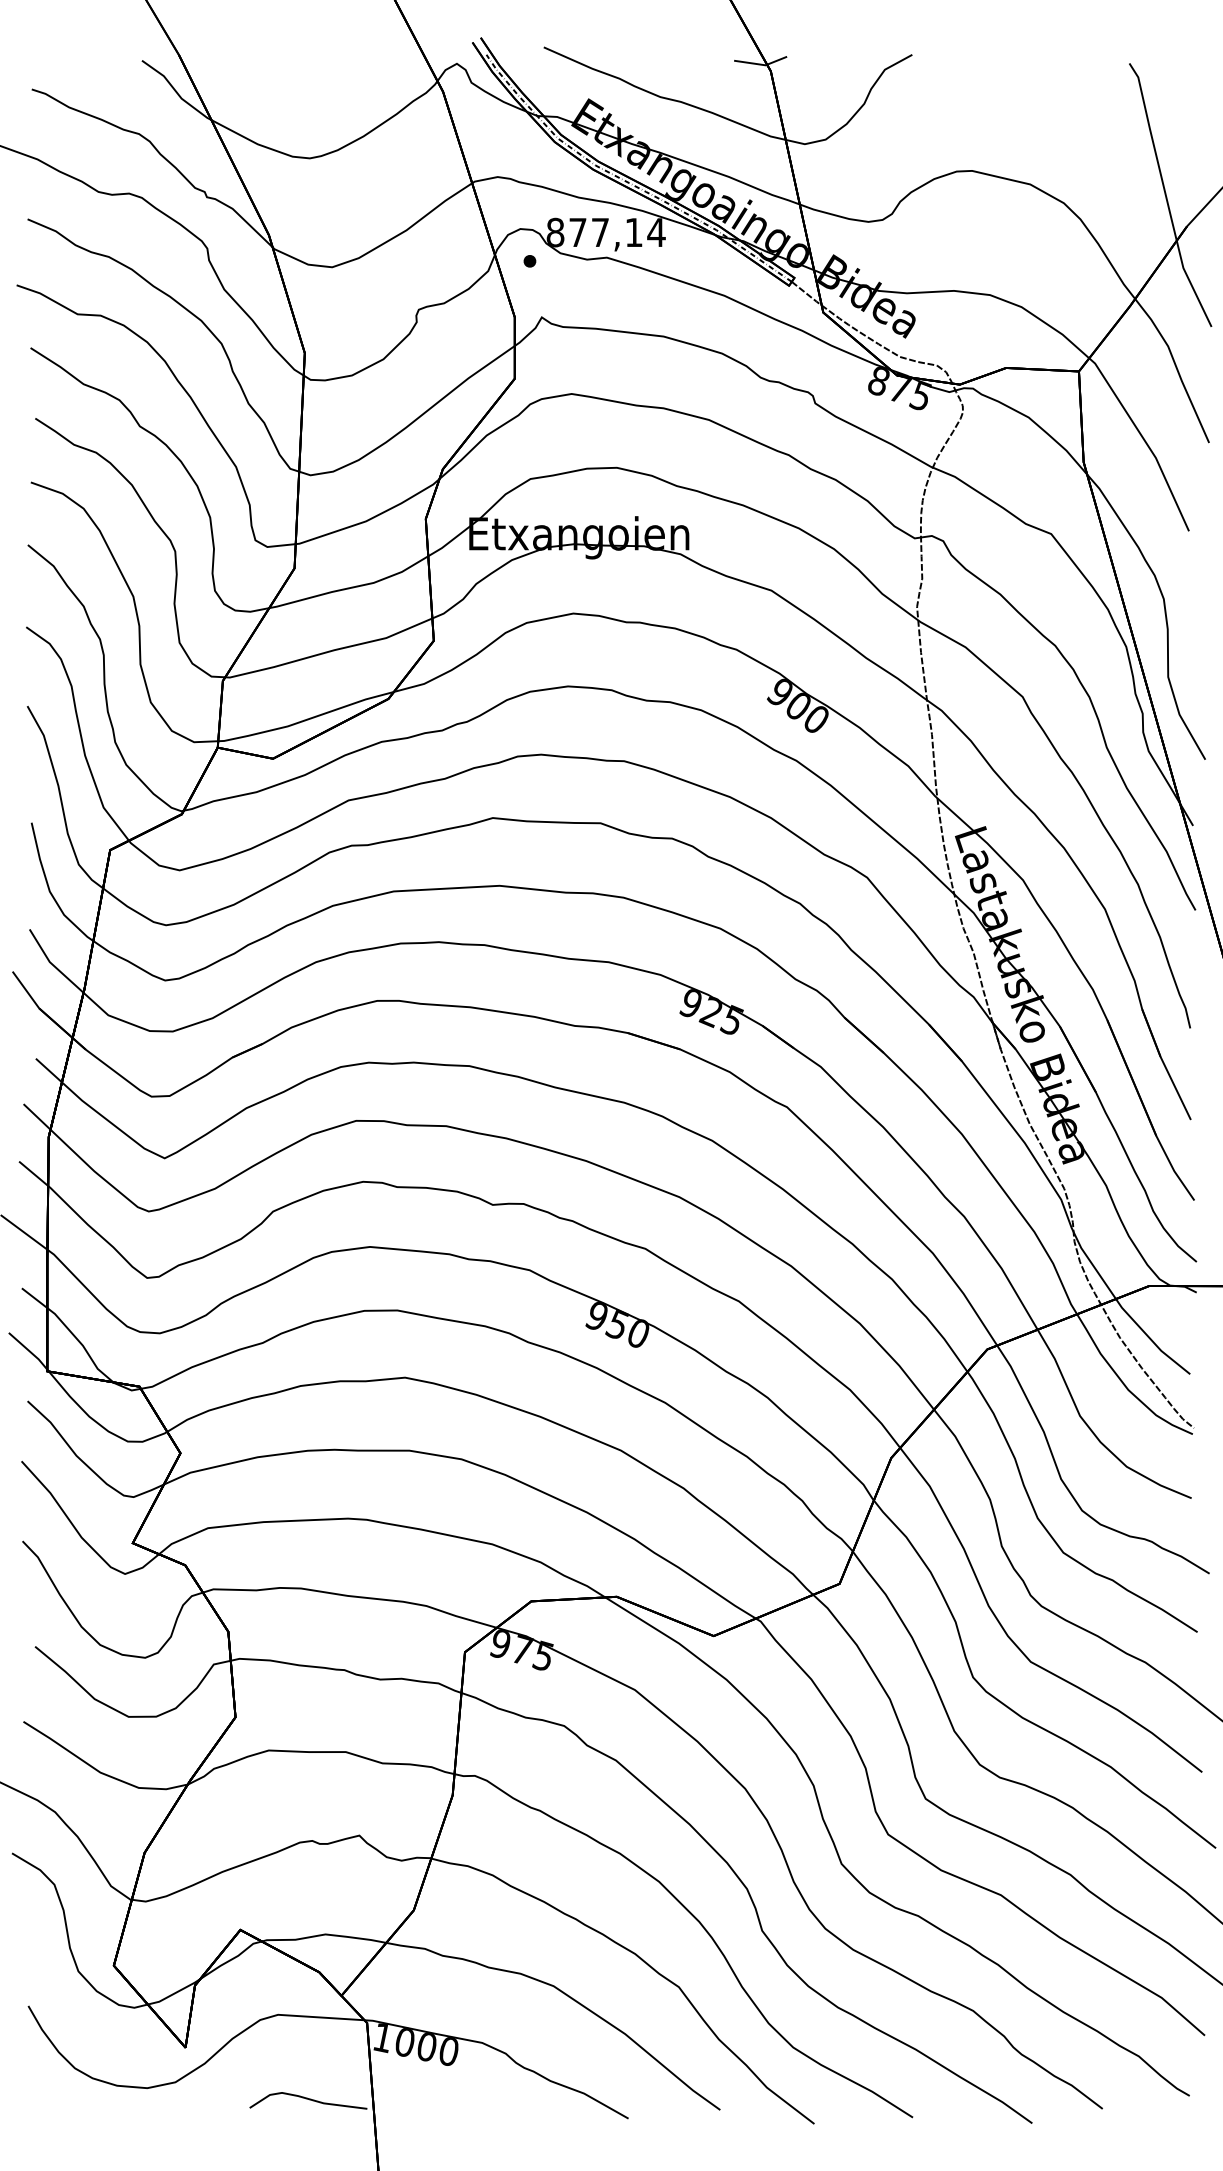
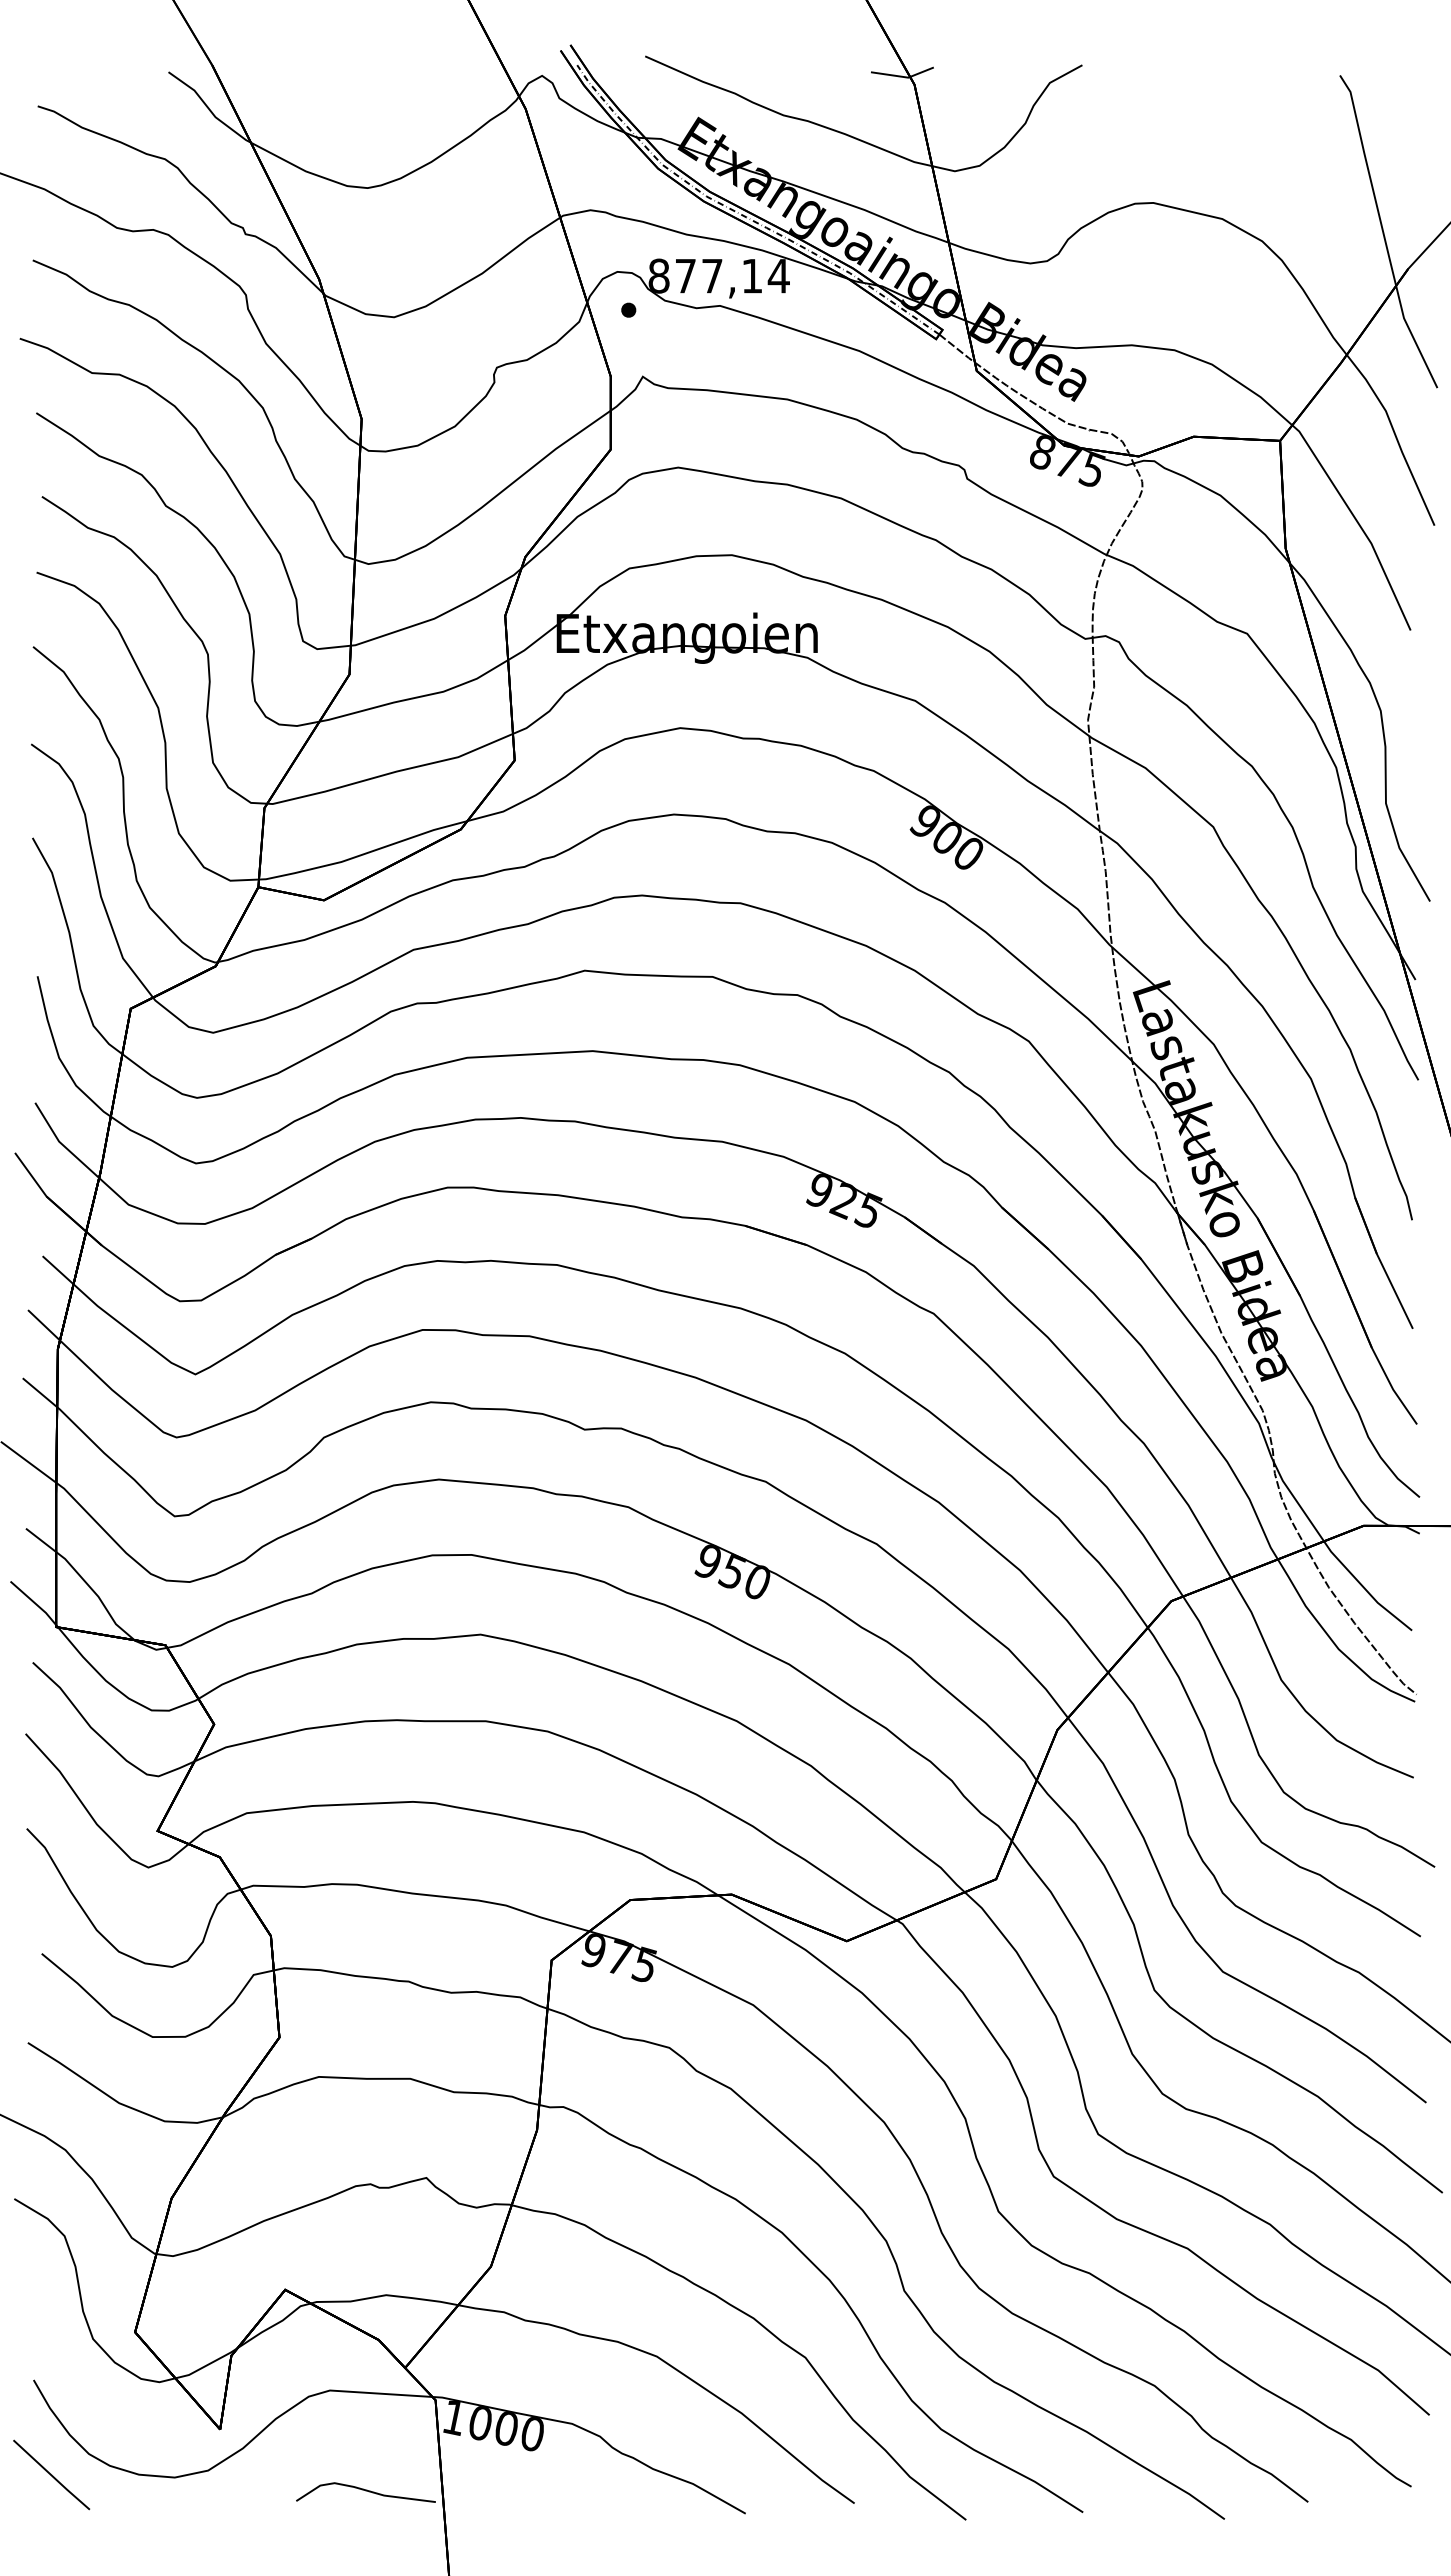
line: (43, 2085) -> (51, 2474), added

